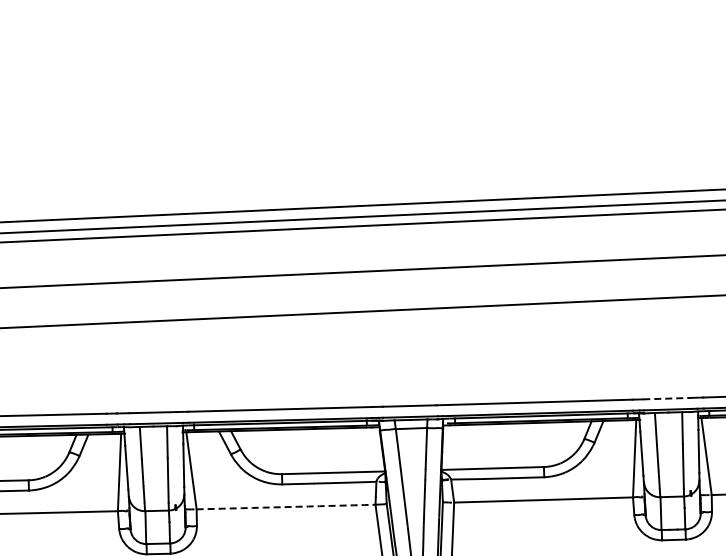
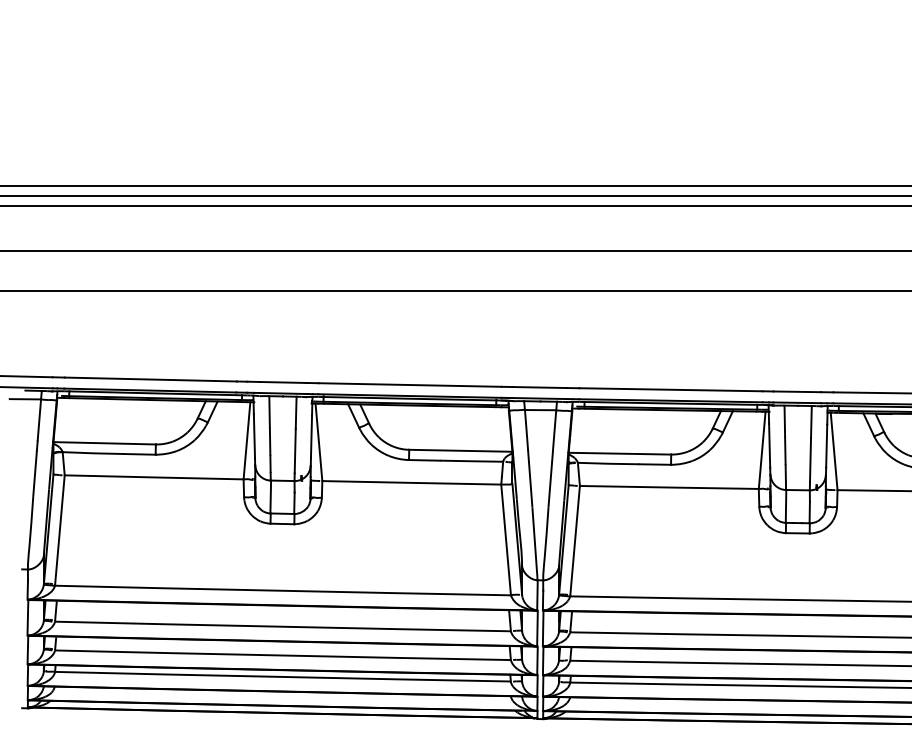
line: (667, 398) -> (797, 391), dashed -> solid
arc: (285, 506) -> (411, 482), dashed -> solid

